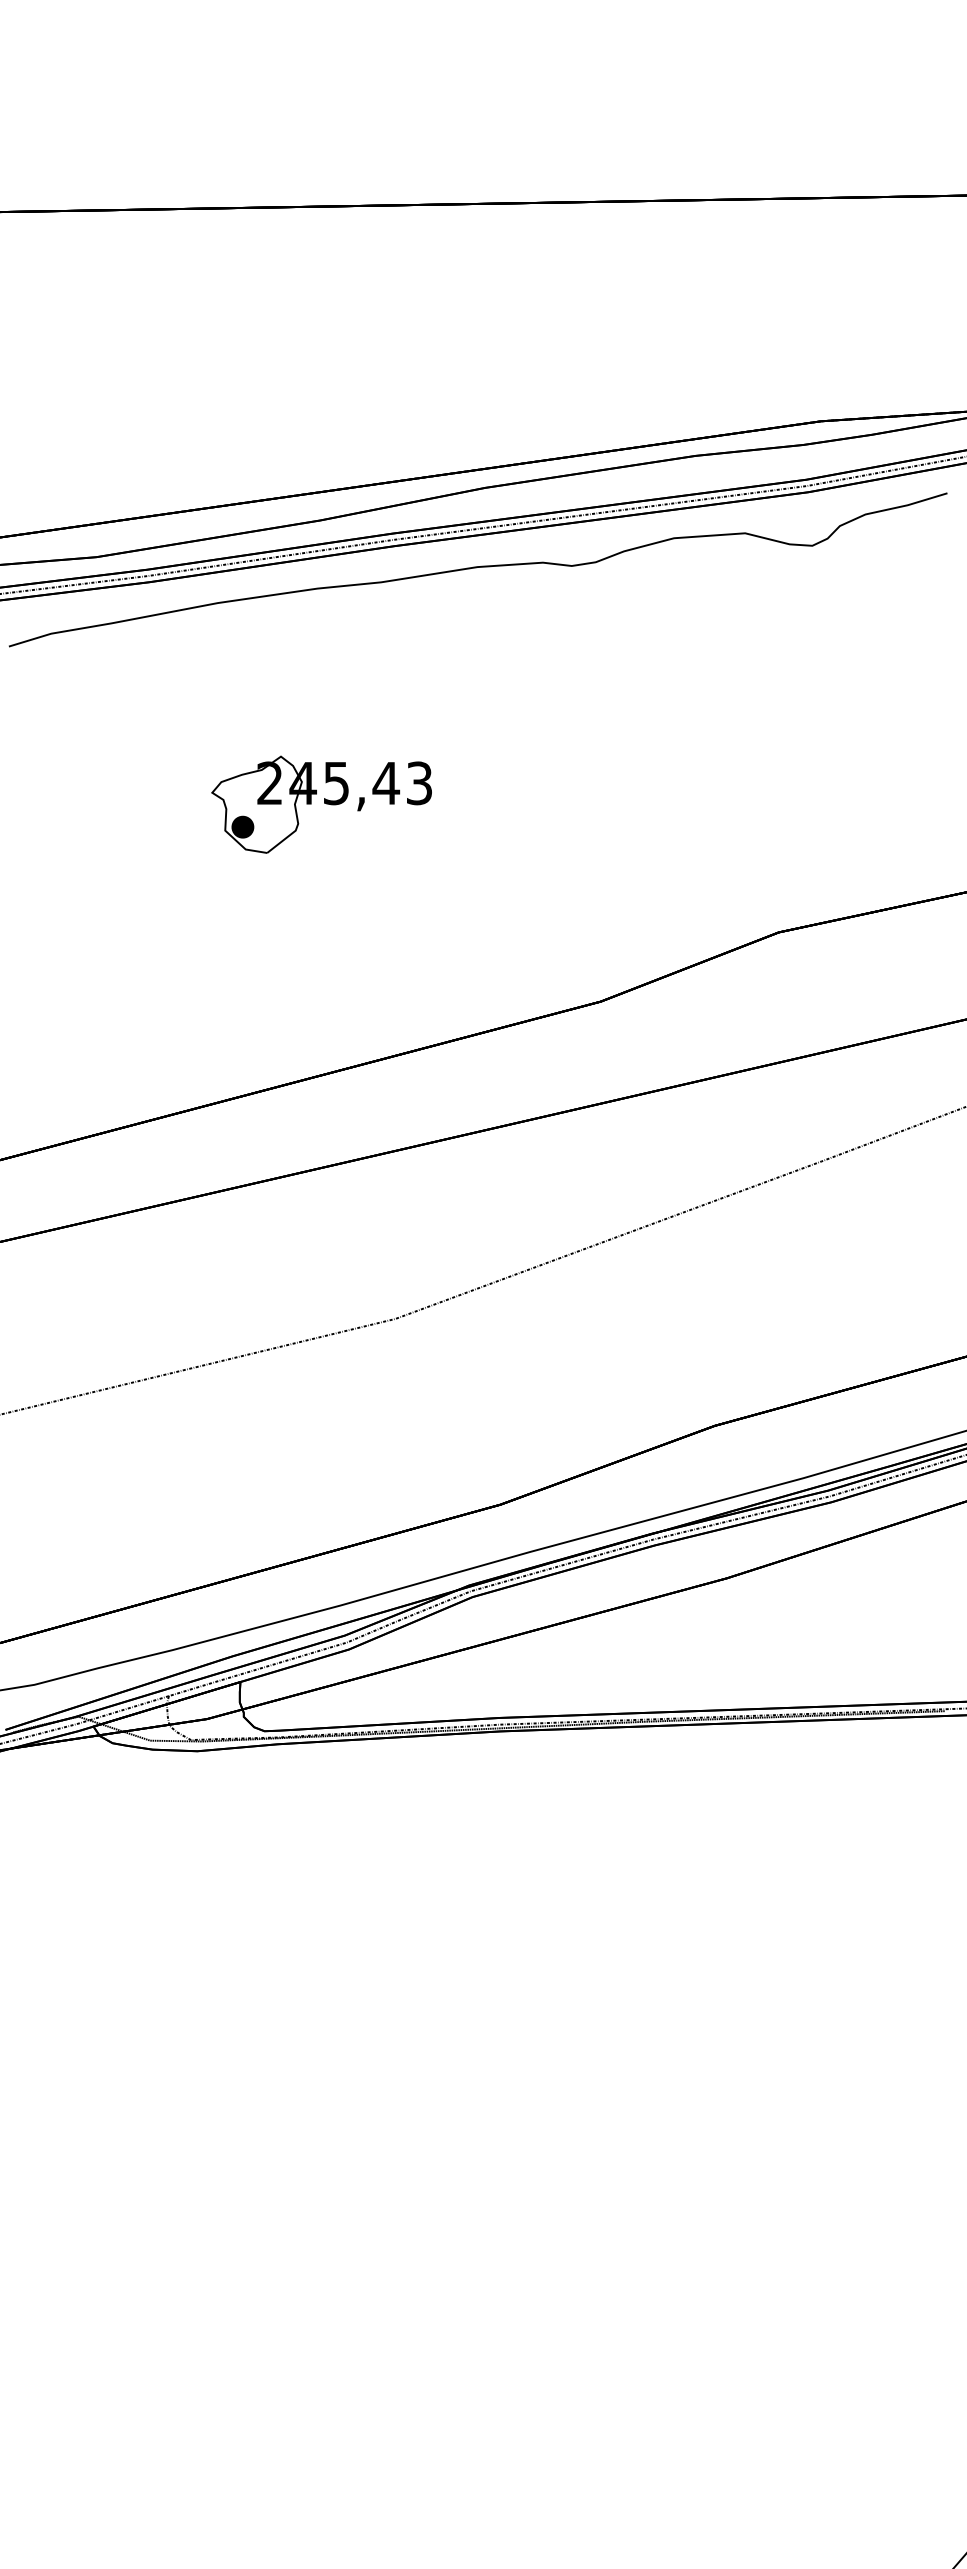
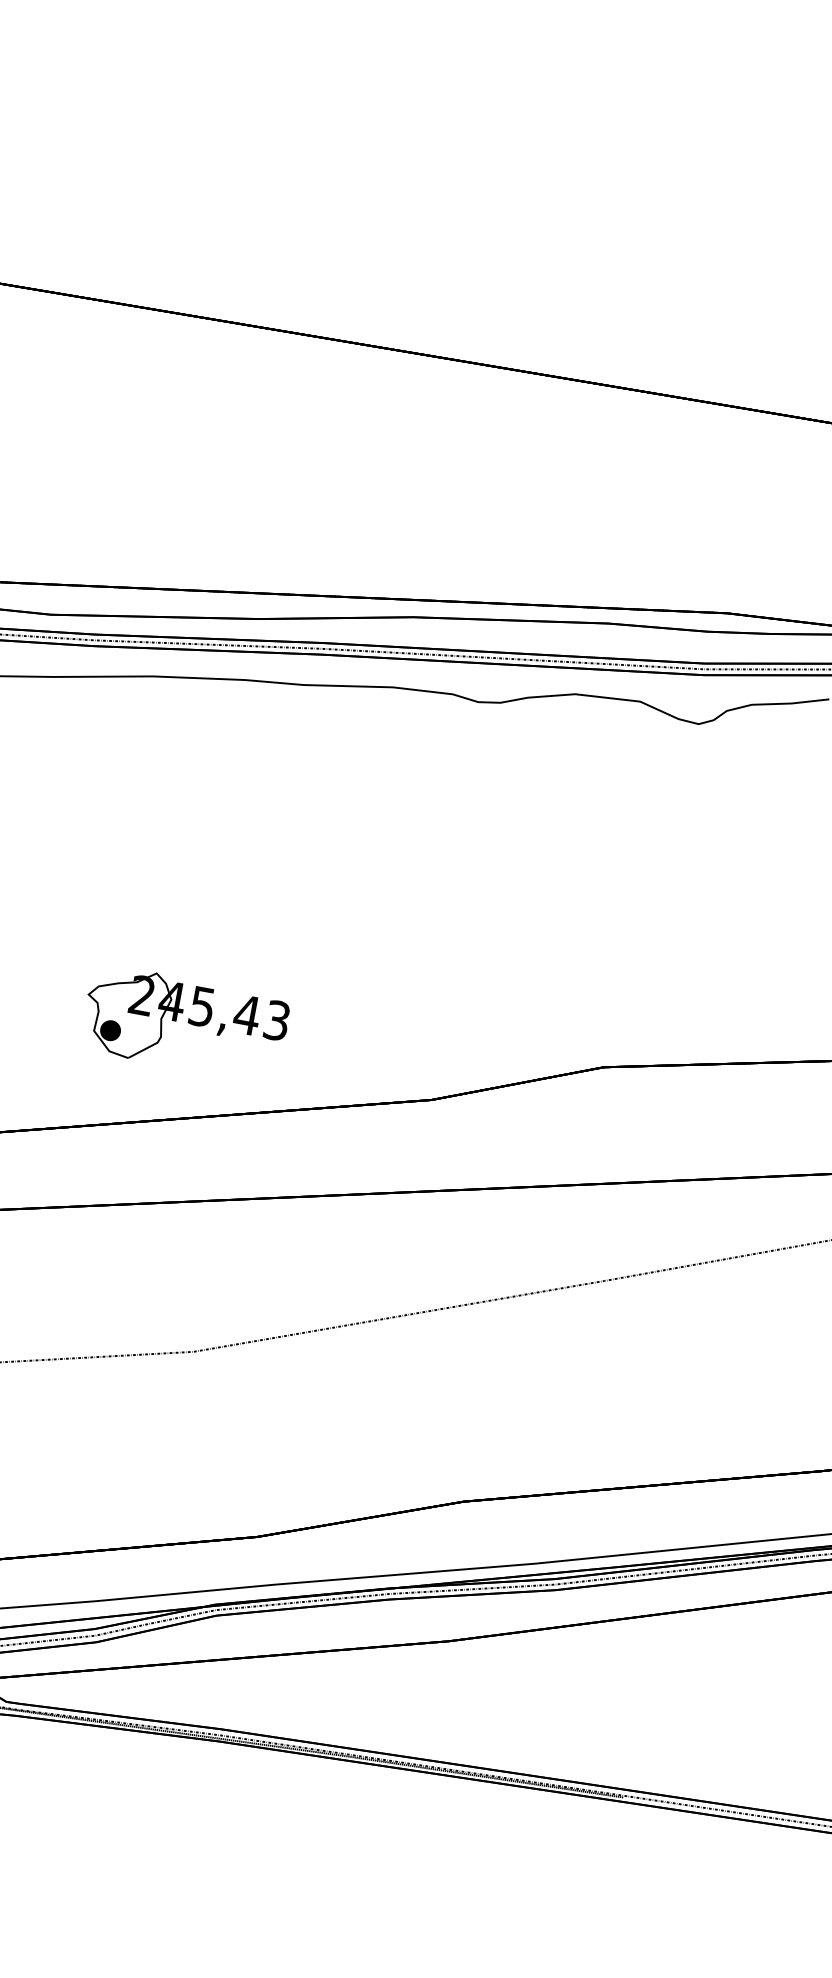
part: (321, 804) -> (185, 1023), moved

